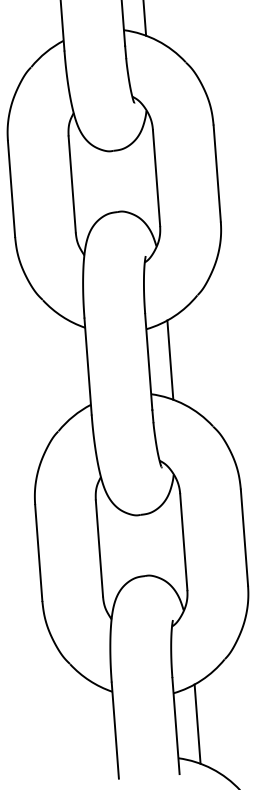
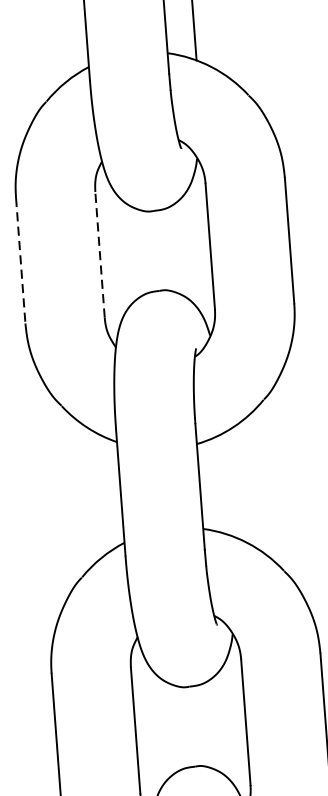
line: (72, 183) -> (100, 253), solid -> dashed
line: (11, 189) -> (20, 261), solid -> dashed
line: (170, 359) -> (228, 483), removed

